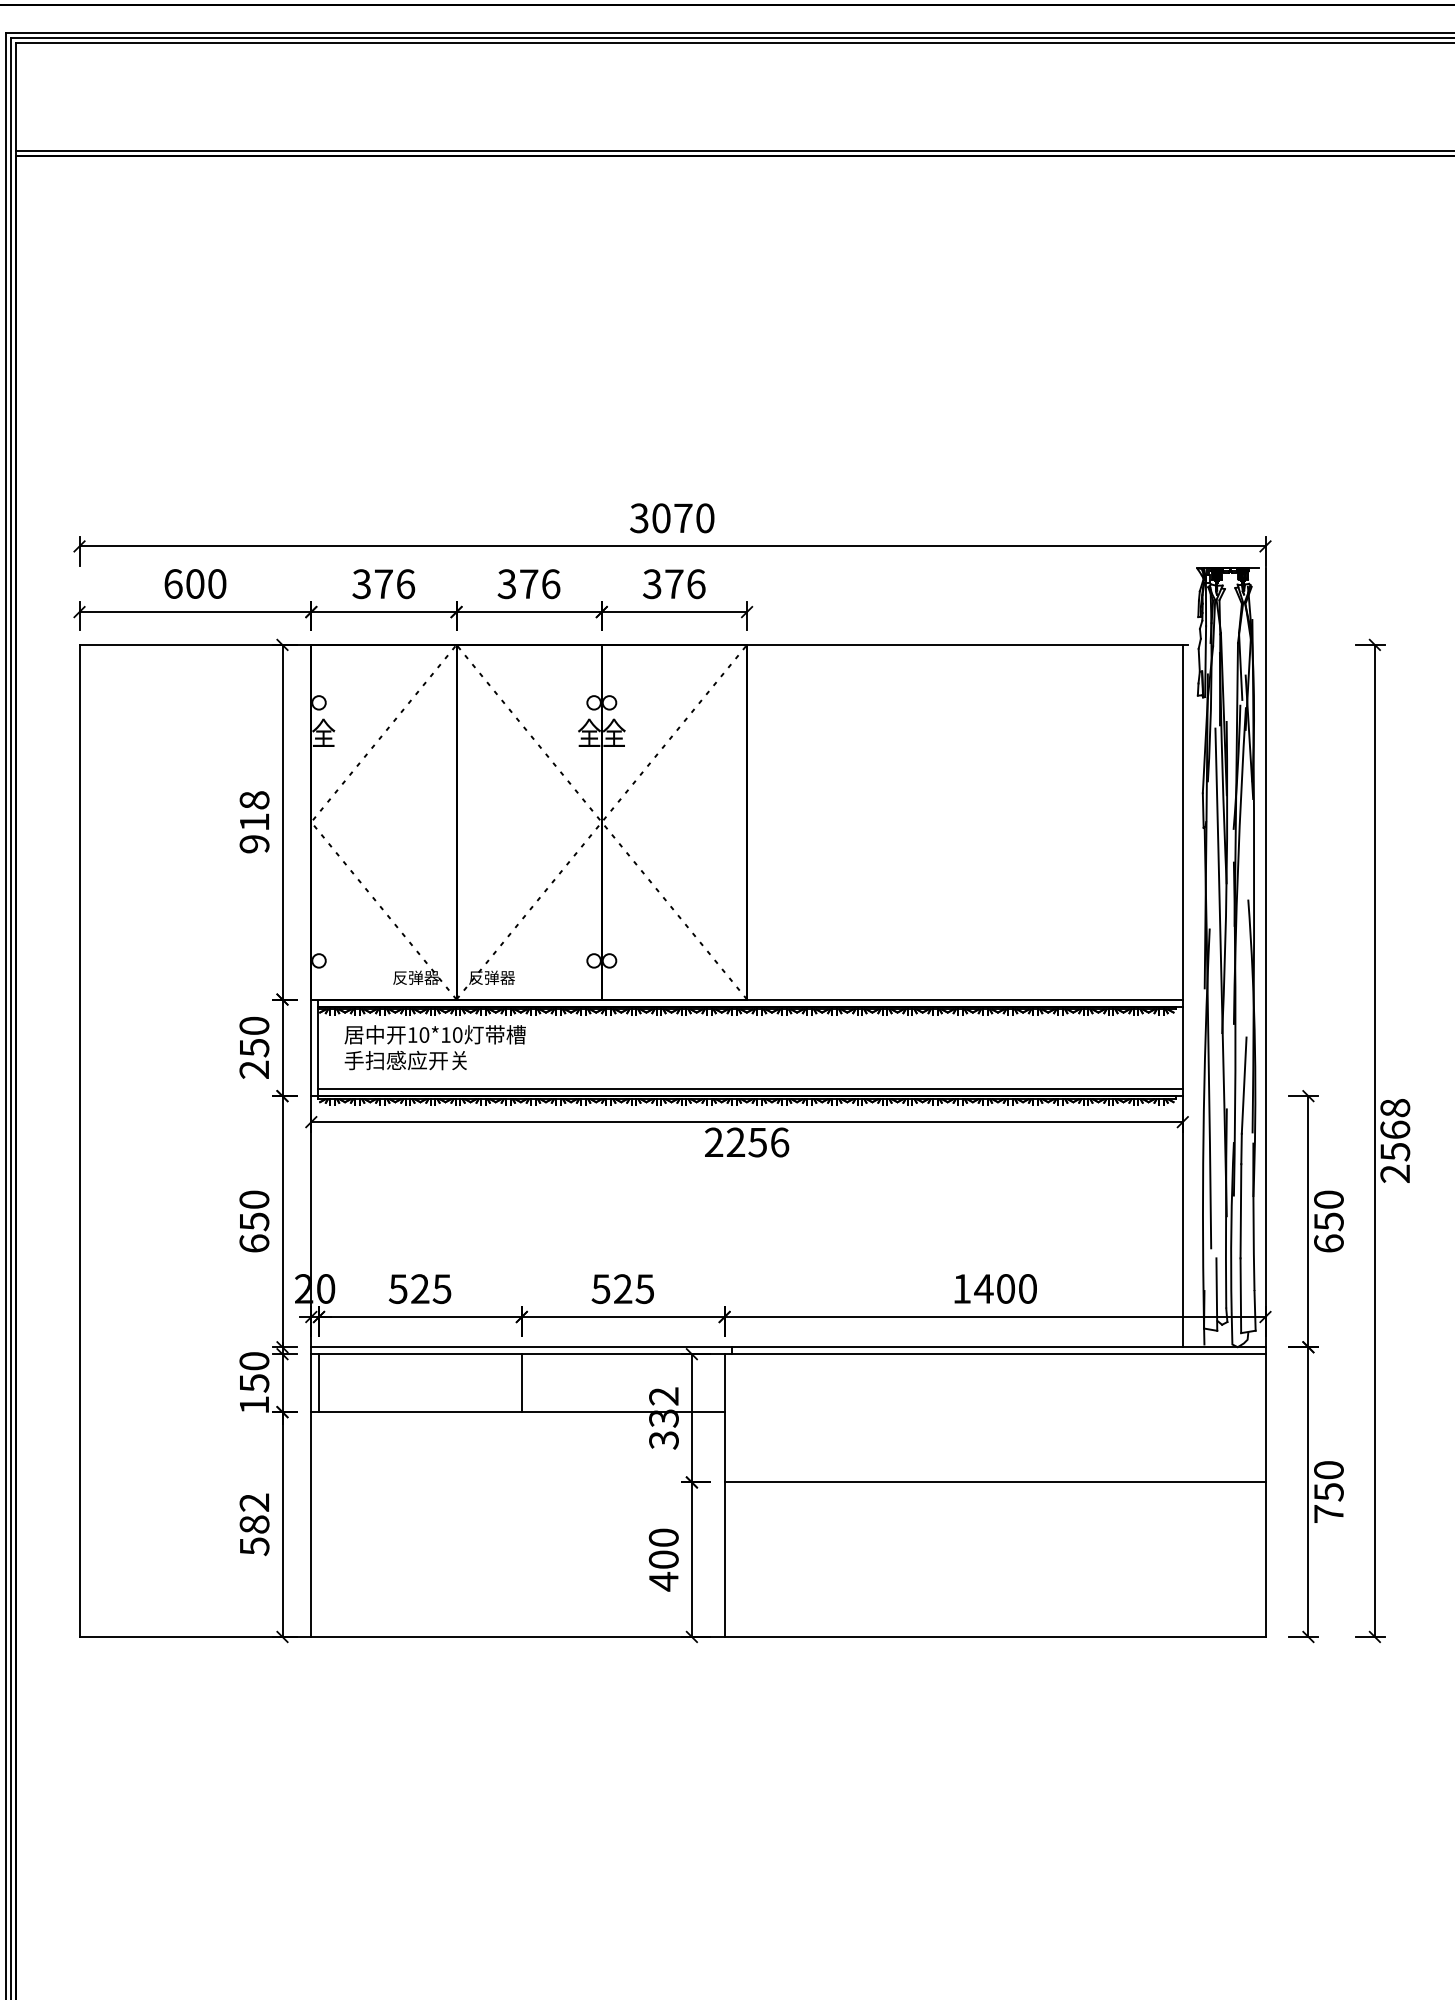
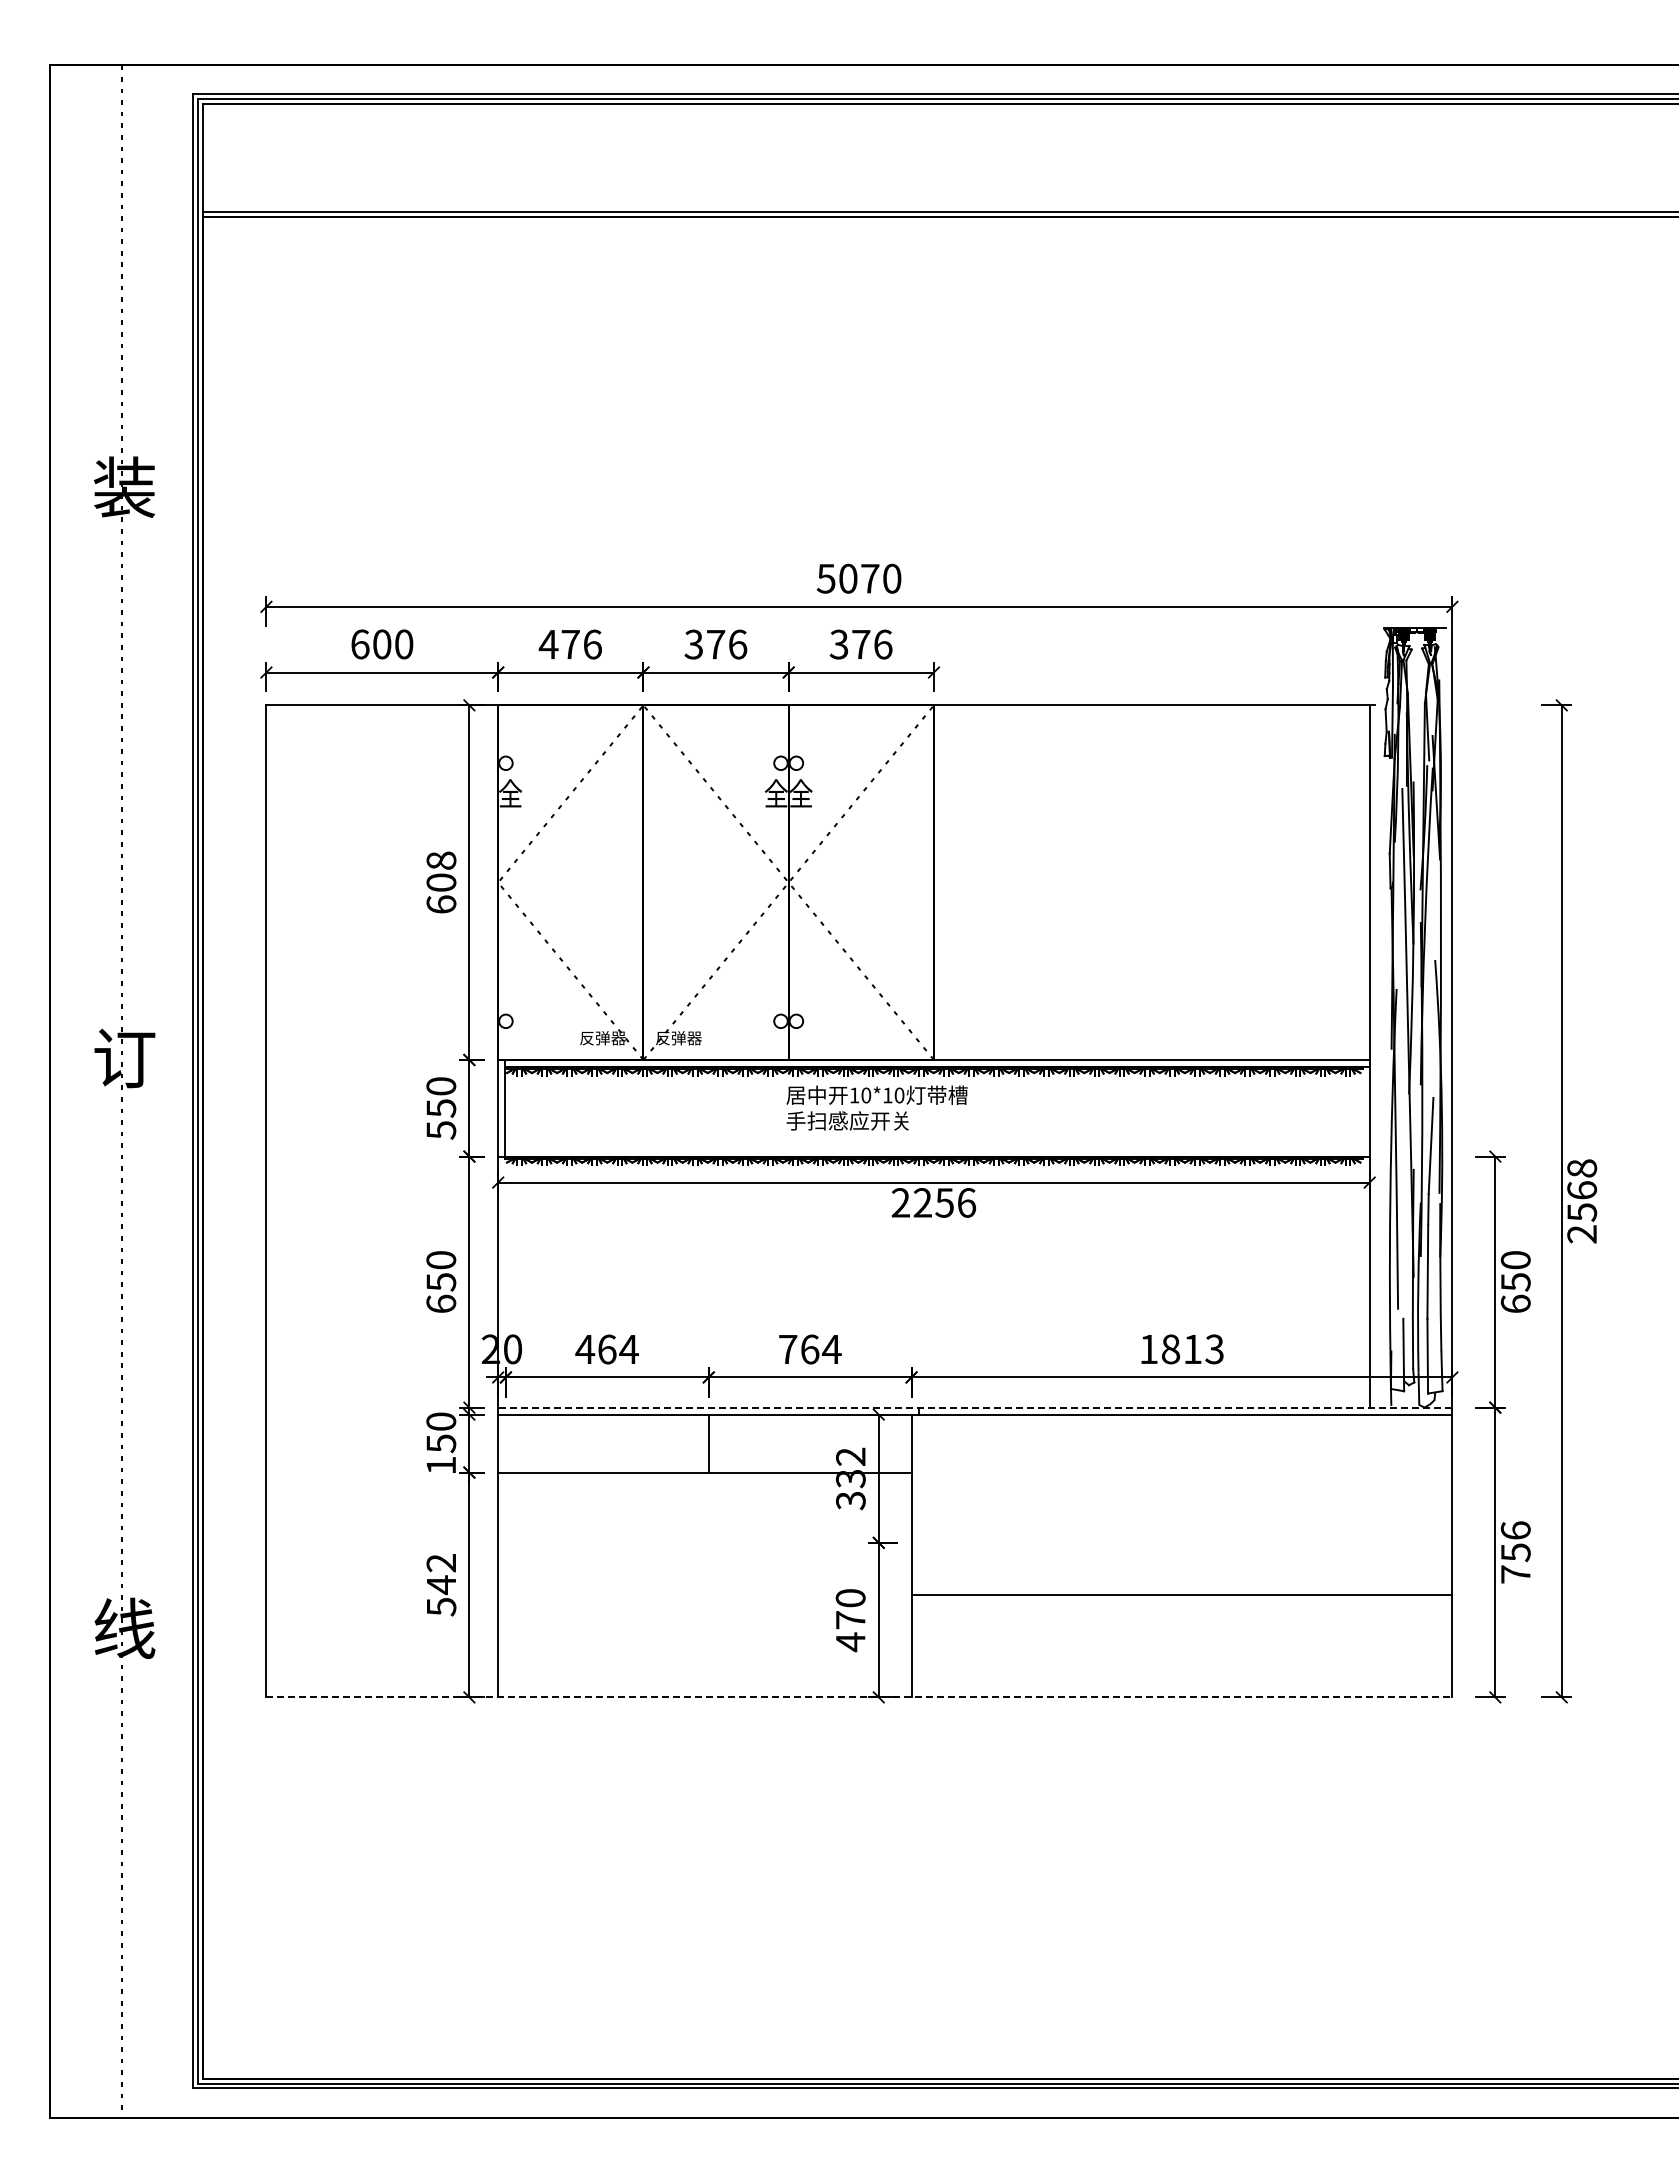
text: (639, 518) -> (826, 578), 3070 -> 5070
text: (361, 584) -> (548, 644), 376 -> 476
text: (254, 833) -> (441, 893), 918 -> 608
text: (434, 1047) -> (876, 1107), moved
text: (254, 1070) -> (441, 1130), 250 -> 550
line: (750, 1089) -> (937, 1149), removed
text: (419, 1289) -> (606, 1349), 525 -> 464
text: (622, 1289) -> (809, 1349), 525 -> 764
text: (1004, 1289) -> (1191, 1349), 1400 -> 1813
line: (787, 1347) -> (974, 1407), solid -> dashed
line: (318, 1383) -> (505, 1443), removed
text: (1328, 1470) -> (1515, 1530), 750 -> 756
line: (994, 1482) -> (1181, 1594), moved
text: (254, 1525) -> (441, 1585), 582 -> 542
text: (663, 1560) -> (850, 1620), 400 -> 470
line: (672, 1637) -> (859, 1697), solid -> dashed

